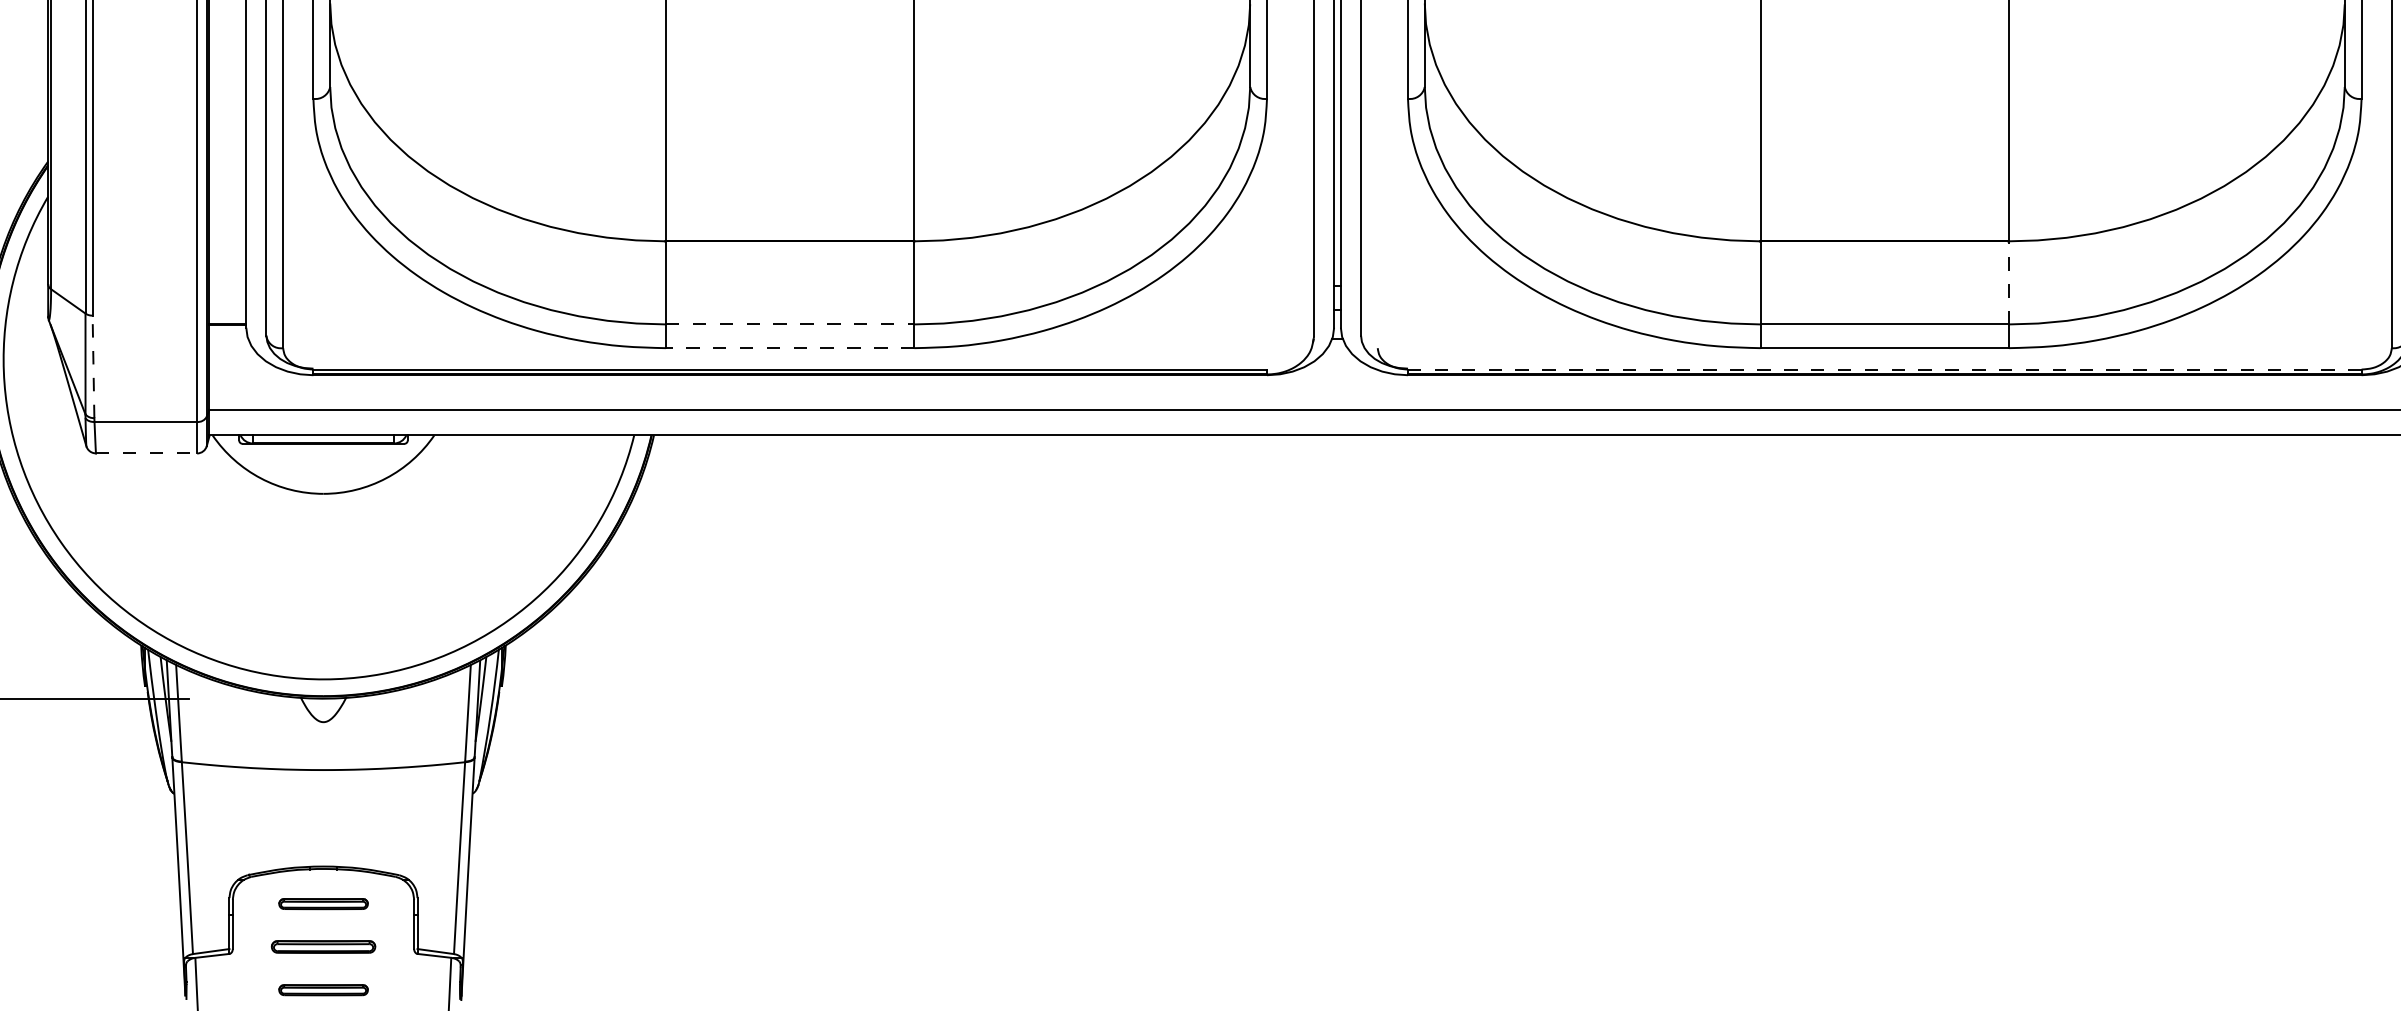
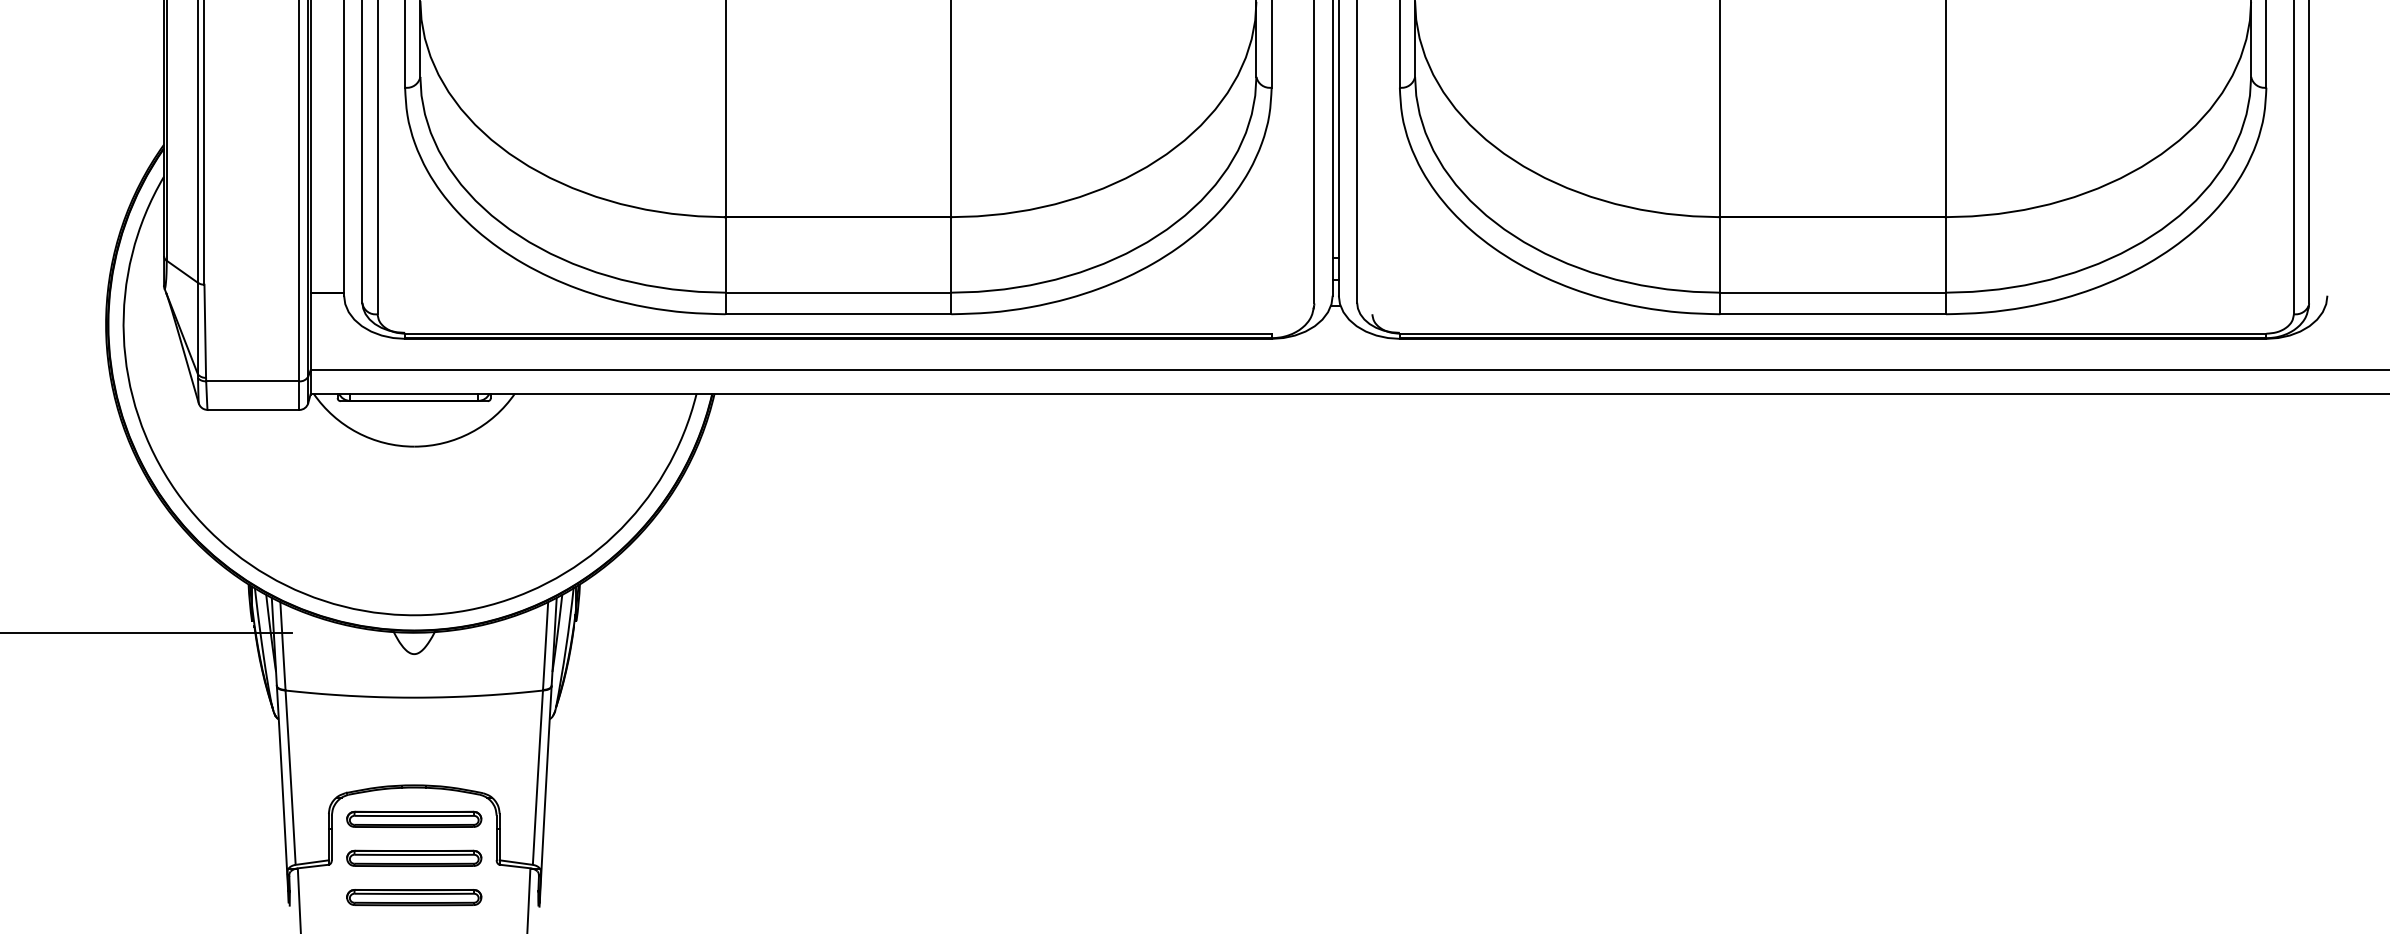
line: (2009, 282) -> (1946, 254), dashed -> solid
line: (790, 324) -> (838, 292), dashed -> solid
line: (790, 348) -> (838, 314), dashed -> solid
line: (93, 367) -> (205, 331), dashed -> solid
line: (1885, 369) -> (1833, 333), dashed -> solid
line: (146, 452) -> (253, 409), dashed -> solid
part: (323, 904) -> (414, 819), size x1.67
part: (323, 947) -> (414, 858), size x1.43
part: (323, 989) -> (414, 897), size x1.67

